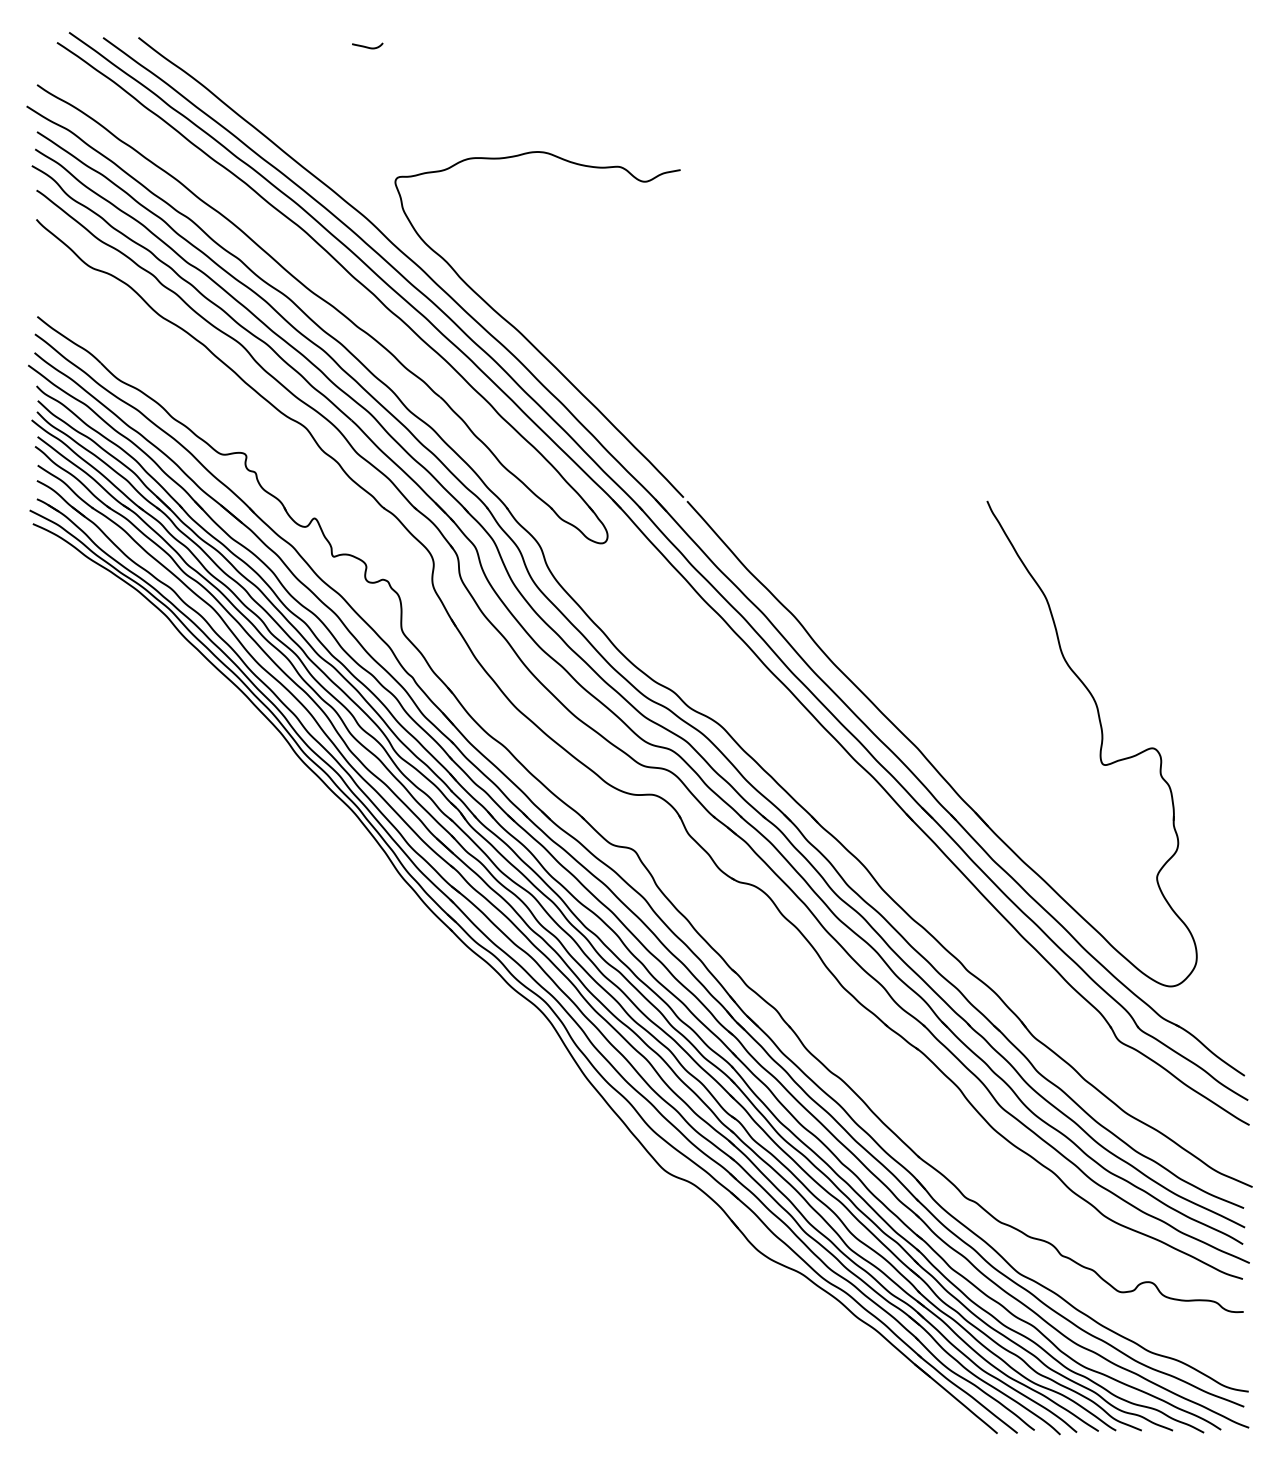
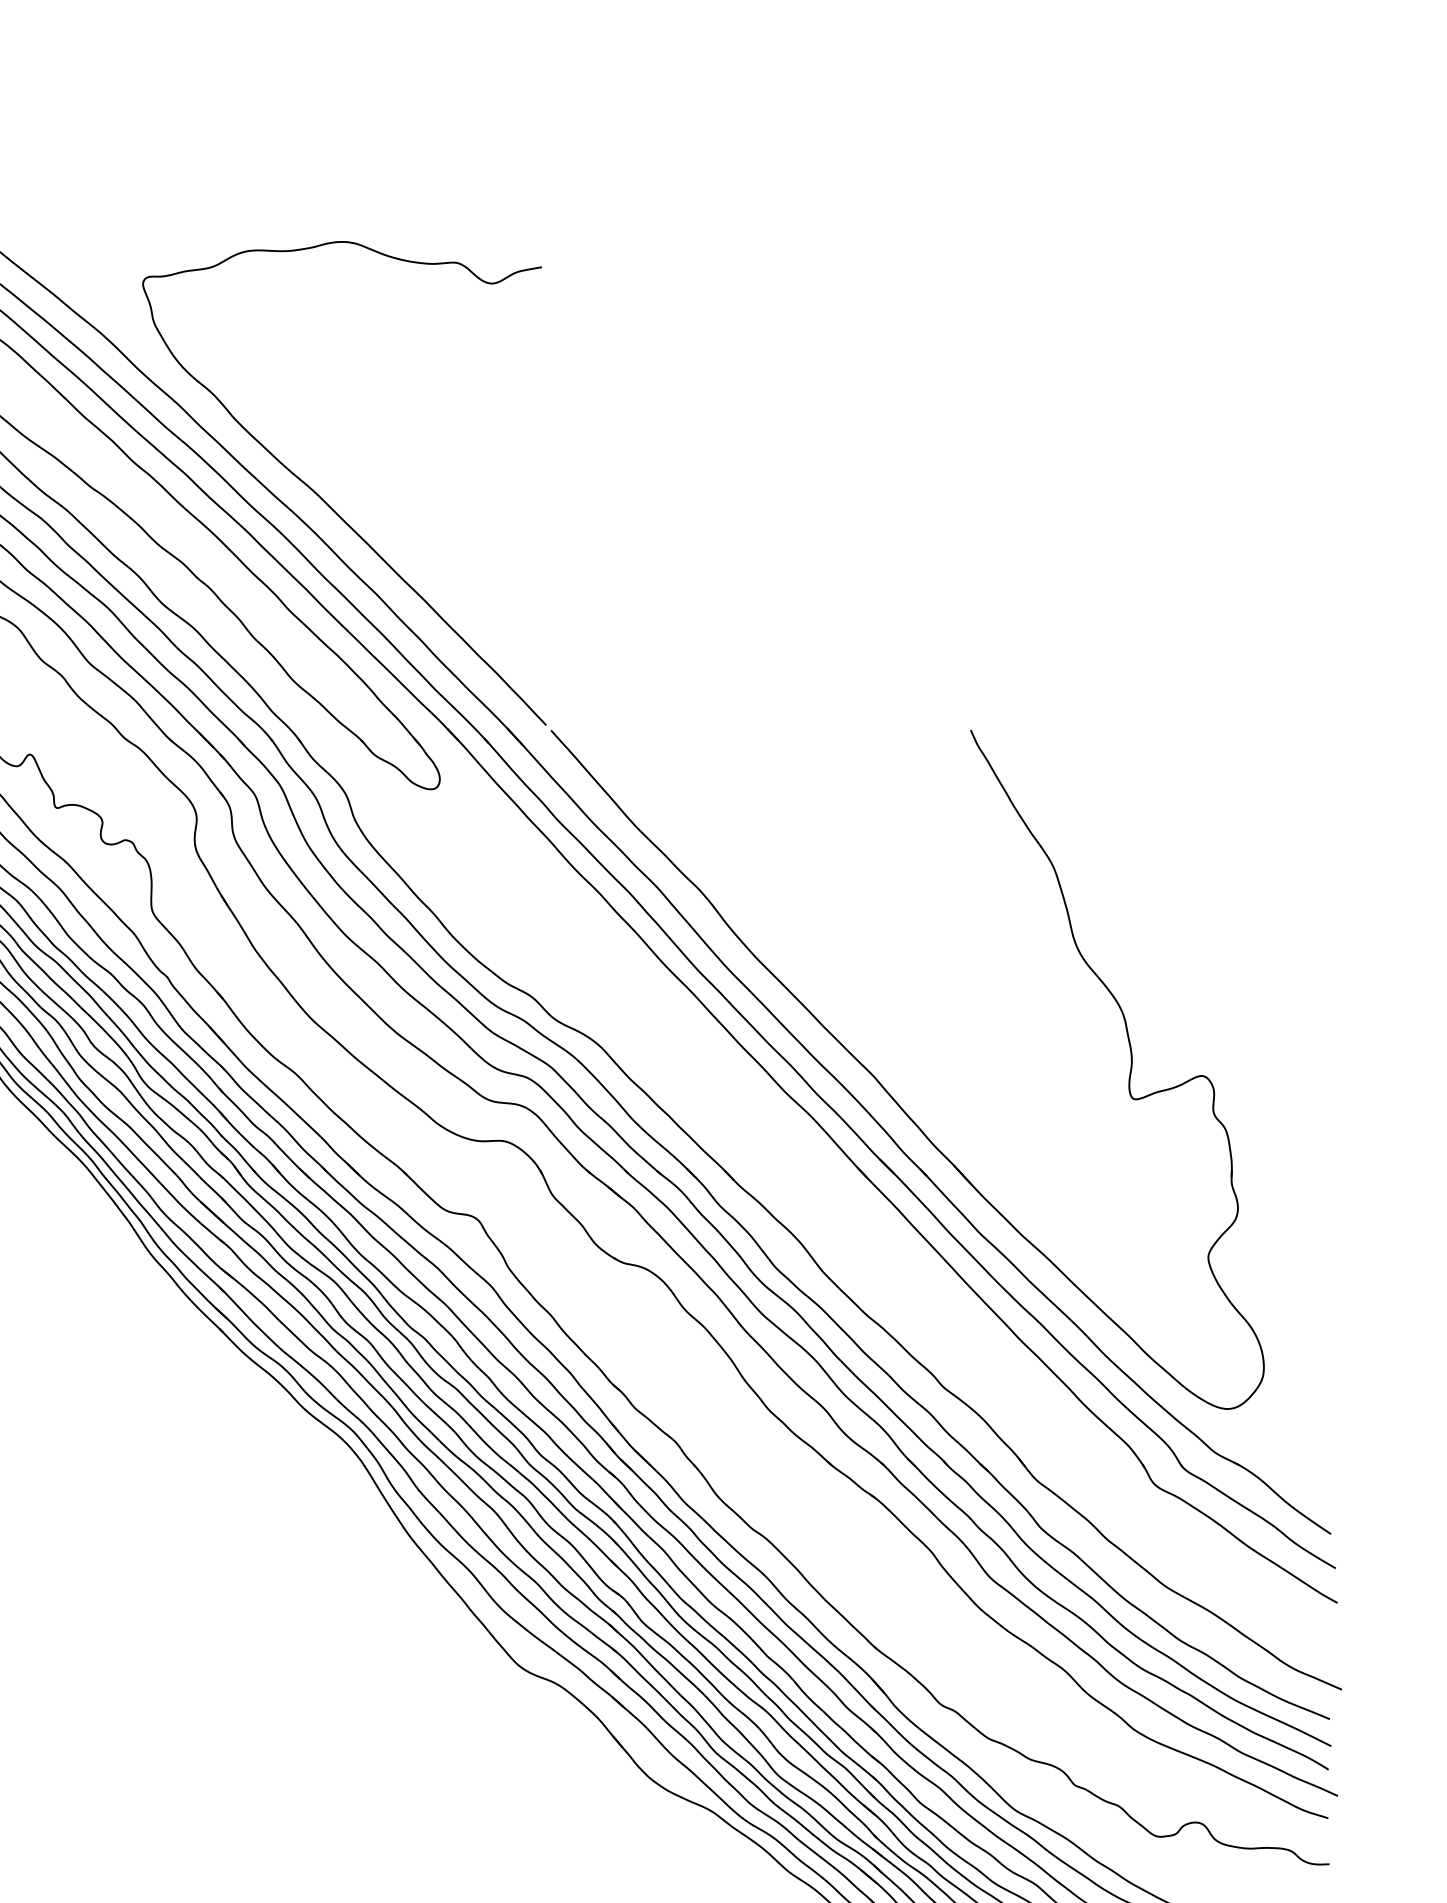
curve: (367, 46) -> (104, 94), removed

